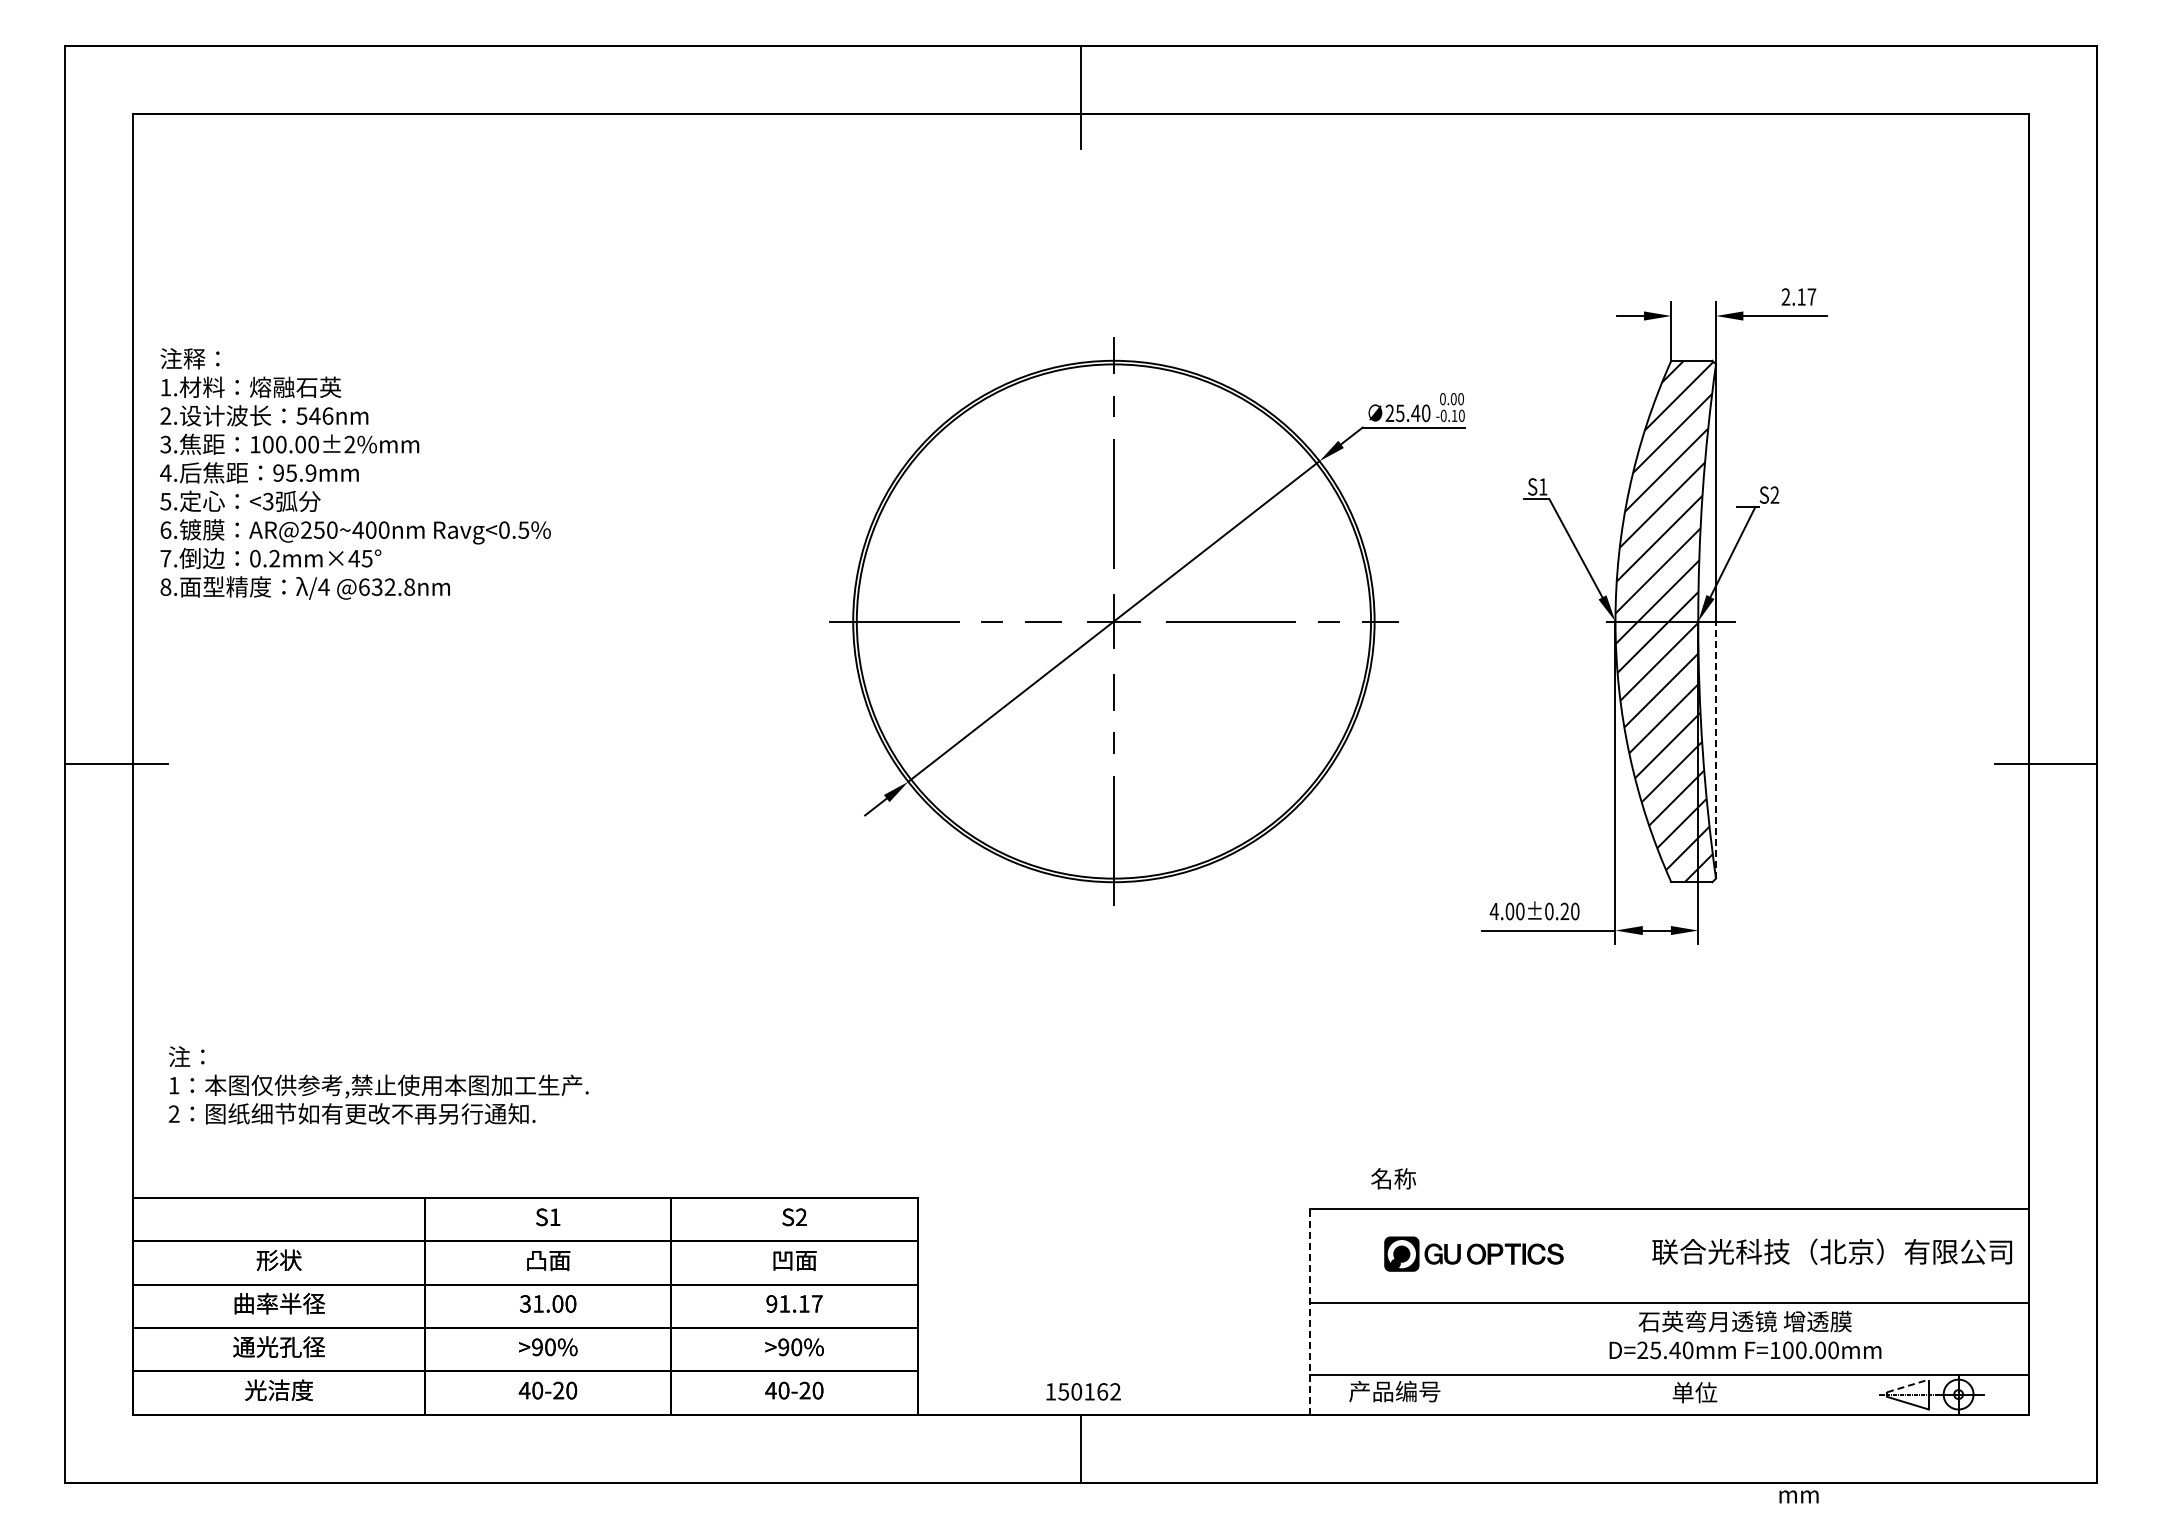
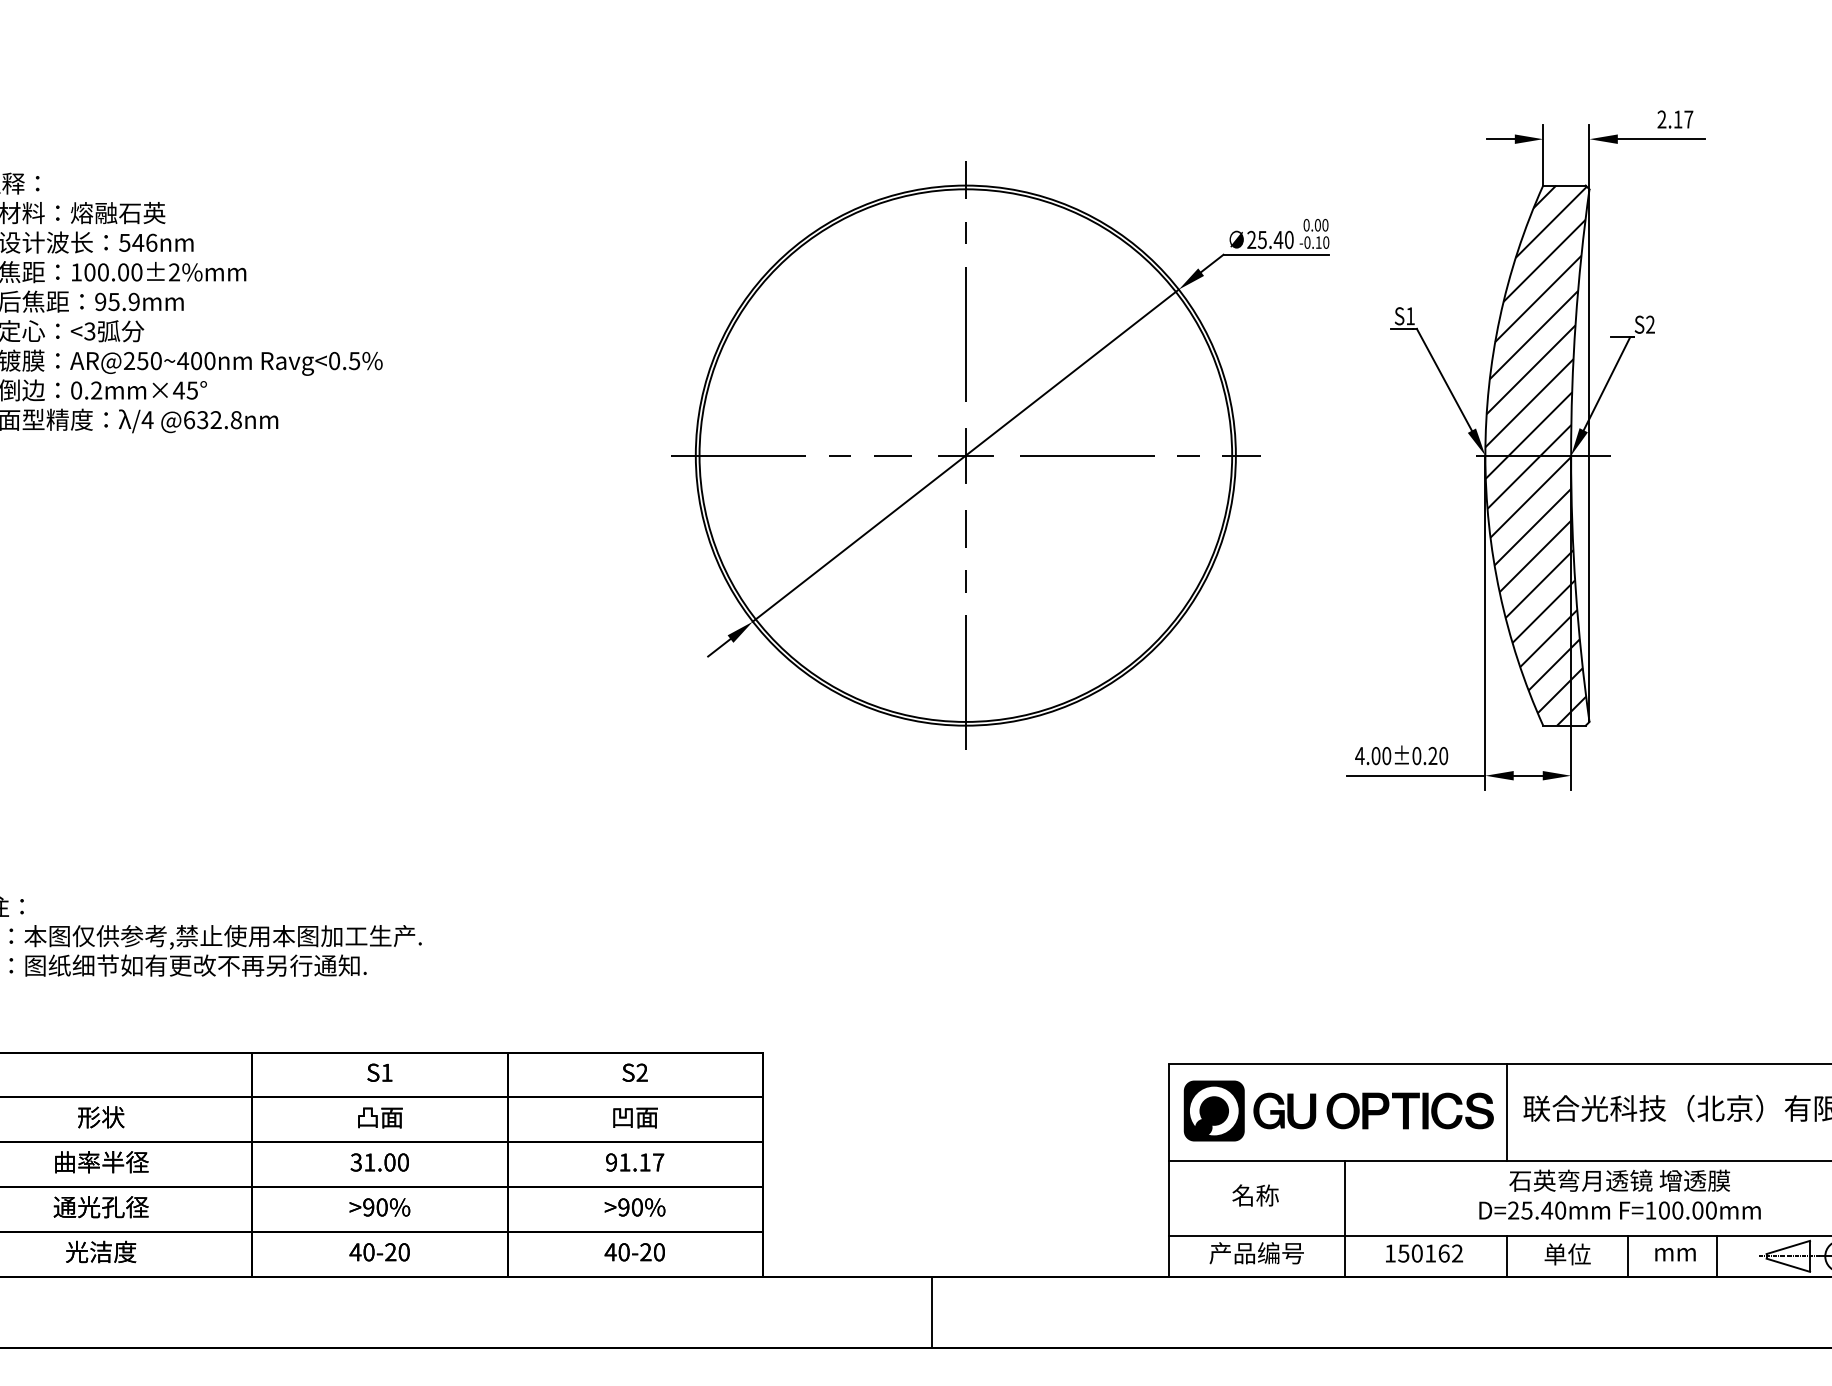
line: (1716, 750) -> (1590, 589), dashed -> solid
text: (1393, 1178) -> (1255, 1195), moved
part: (1473, 1253) -> (1338, 1110), size x1.67
line: (1636, 1255) -> (1507, 1112), added
line: (1310, 1312) -> (1169, 1171), dashed -> solid
line: (1479, 1358) -> (1344, 1219), added
line: (1907, 1385) -> (1787, 1246), dashed -> solid
text: (1083, 1391) -> (1424, 1253), moved
line: (1636, 1394) -> (1507, 1256), added
line: (1753, 1394) -> (1628, 1256), added
line: (1839, 1394) -> (1717, 1256), added
text: (1798, 1496) -> (1674, 1254), moved

